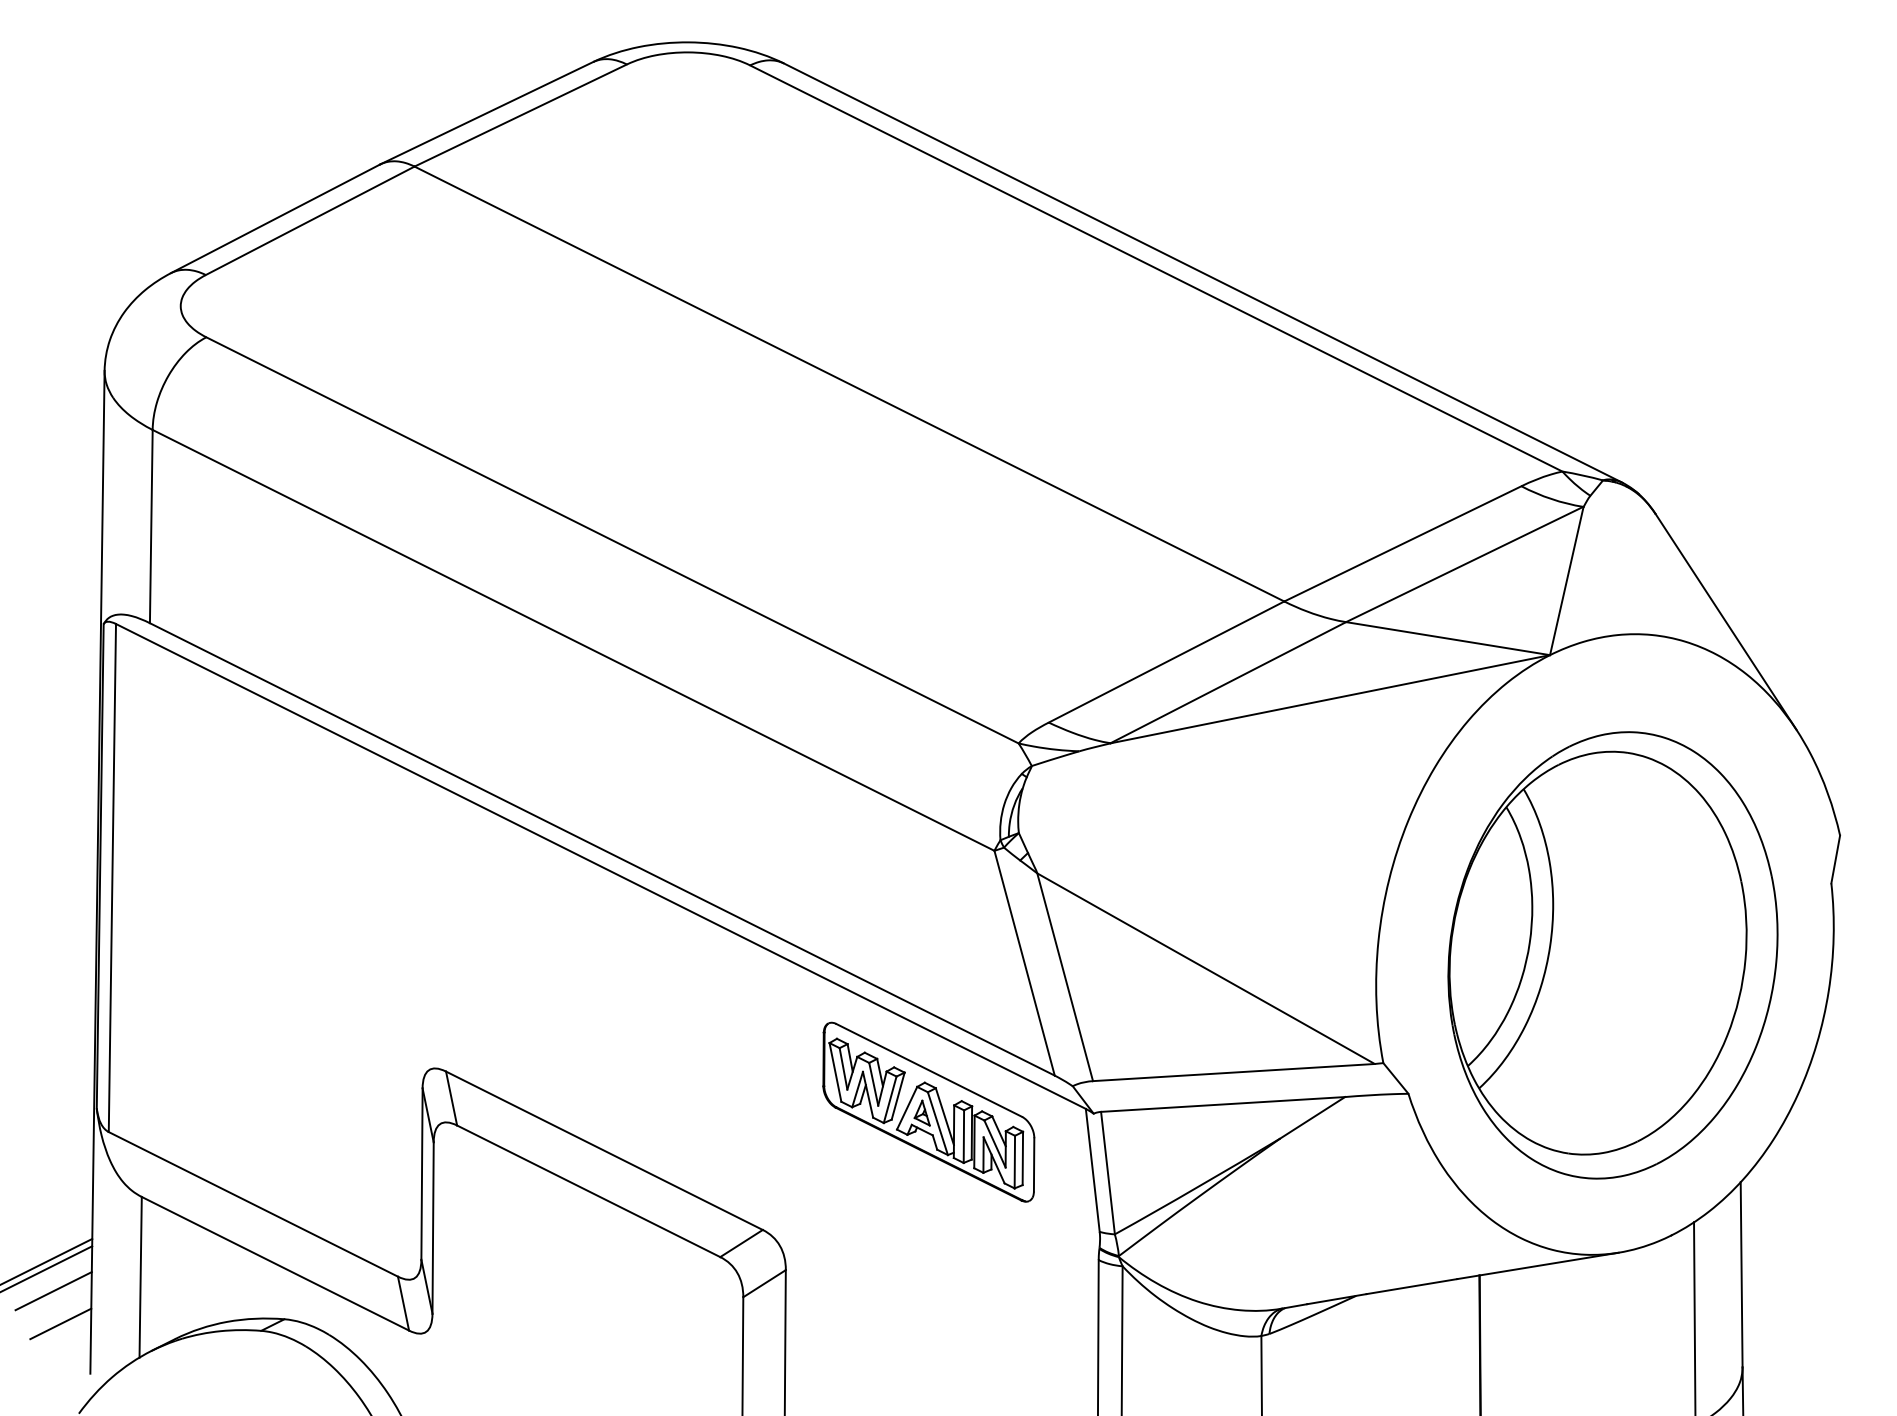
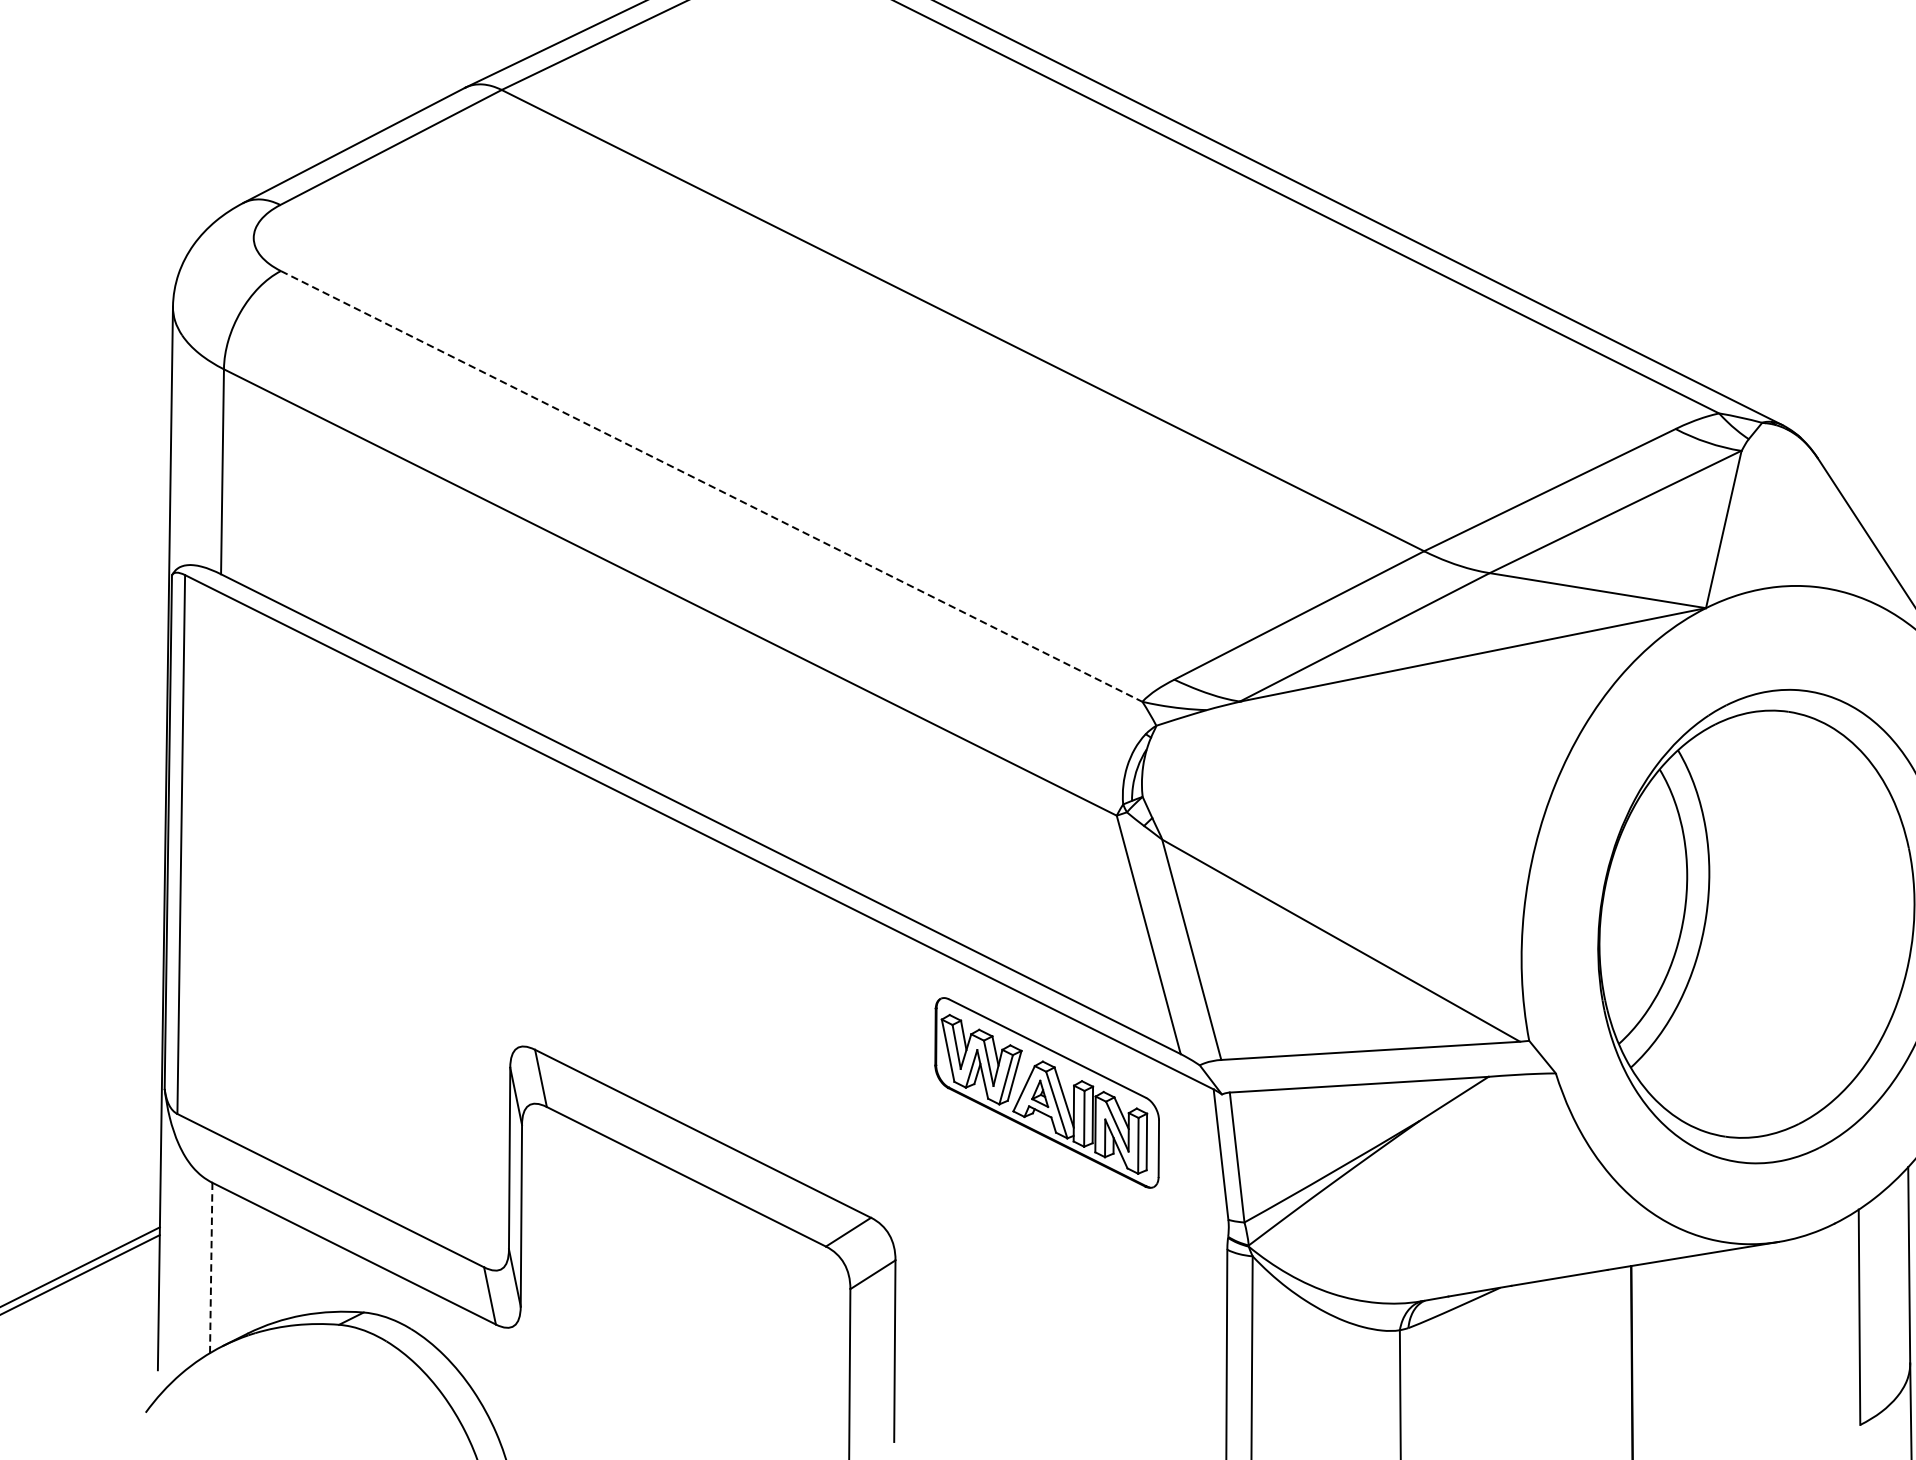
line: (612, 540) -> (711, 486), solid -> dashed
line: (140, 1276) -> (211, 1267), solid -> dashed
line: (53, 1291) -> (118, 1283), removed
line: (60, 1323) -> (126, 1317), removed

